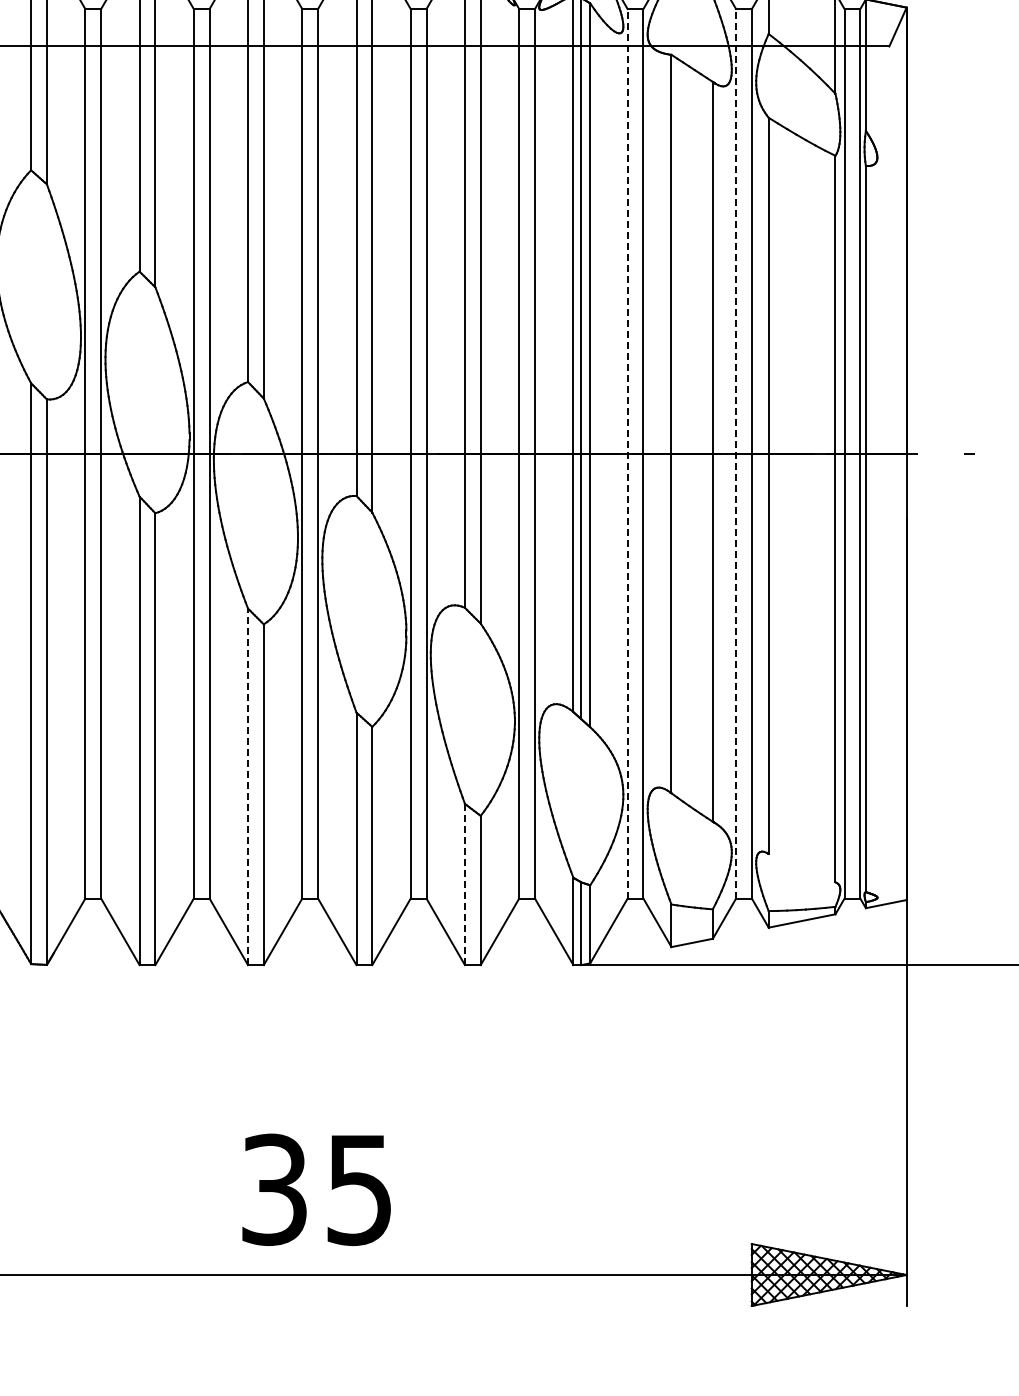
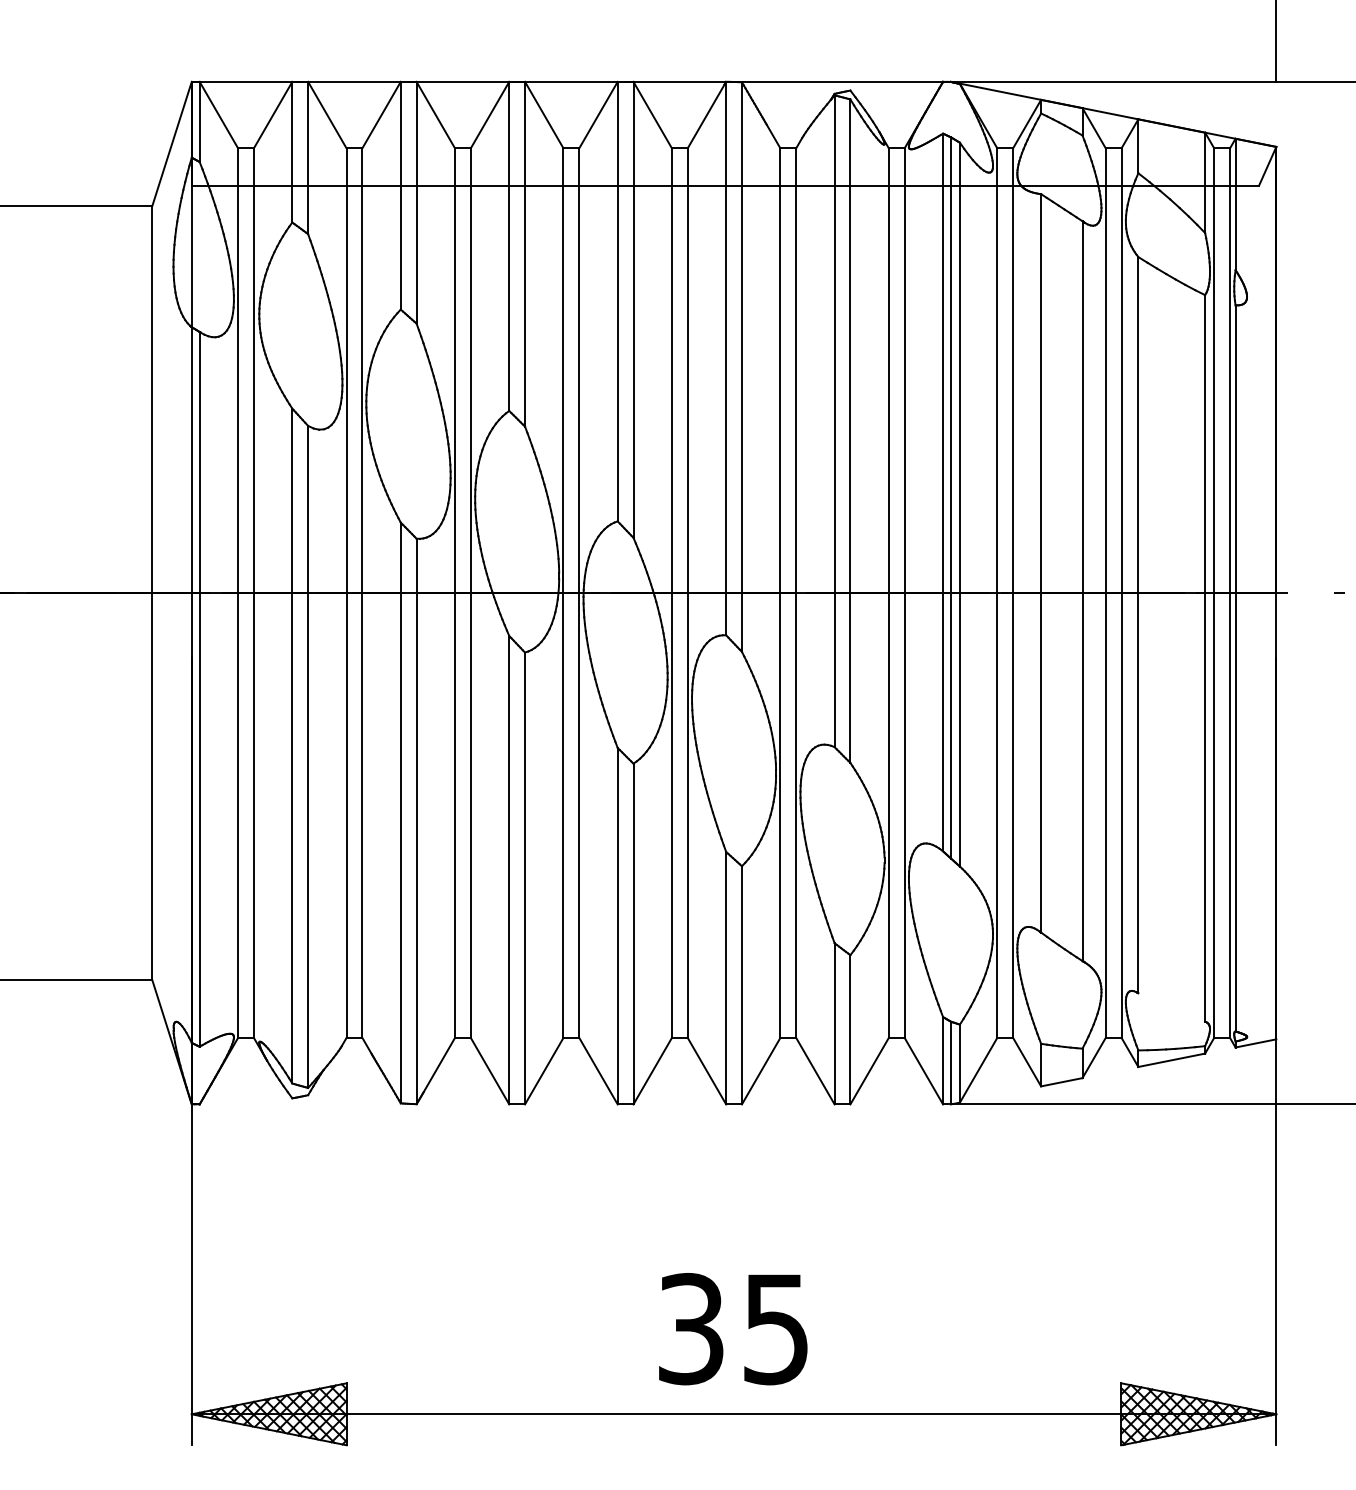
line: (627, 454) -> (997, 593), dashed -> solid
line: (735, 454) -> (1105, 593), dashed -> solid
line: (247, 786) -> (617, 925), dashed -> solid
line: (464, 884) -> (834, 1023), dashed -> solid
text: (316, 1190) -> (733, 1329), moved

